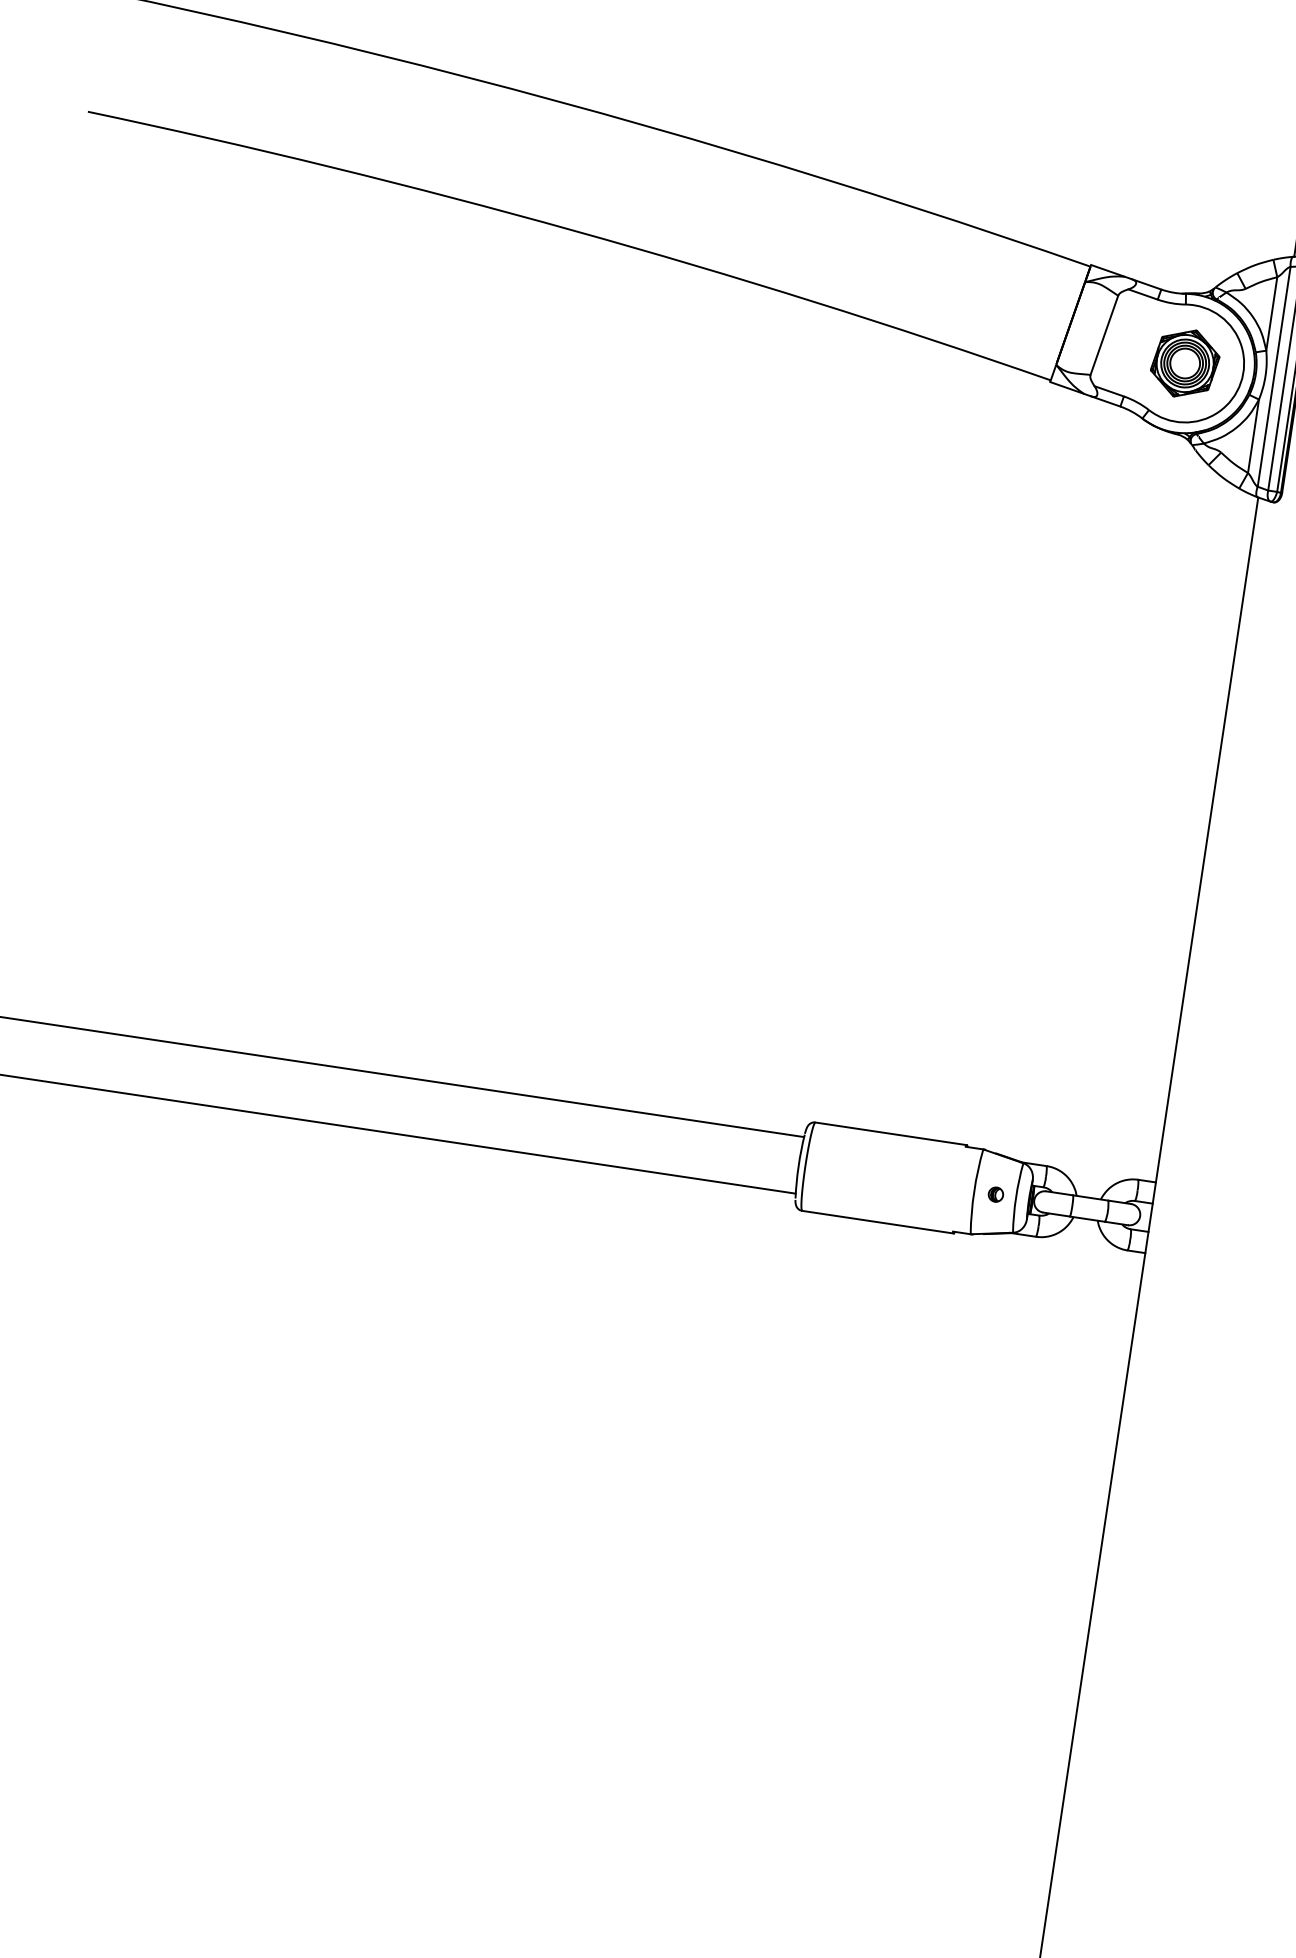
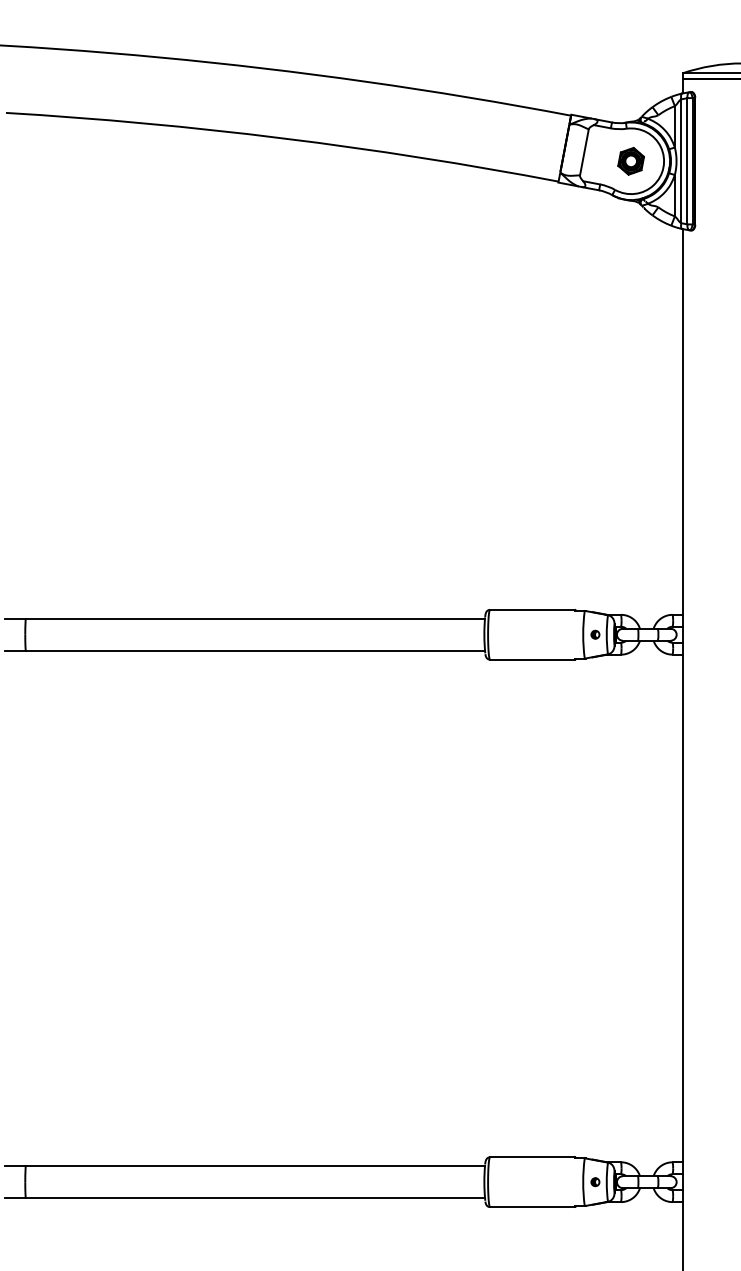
part: (1183, 363) -> (630, 161), size x0.7

